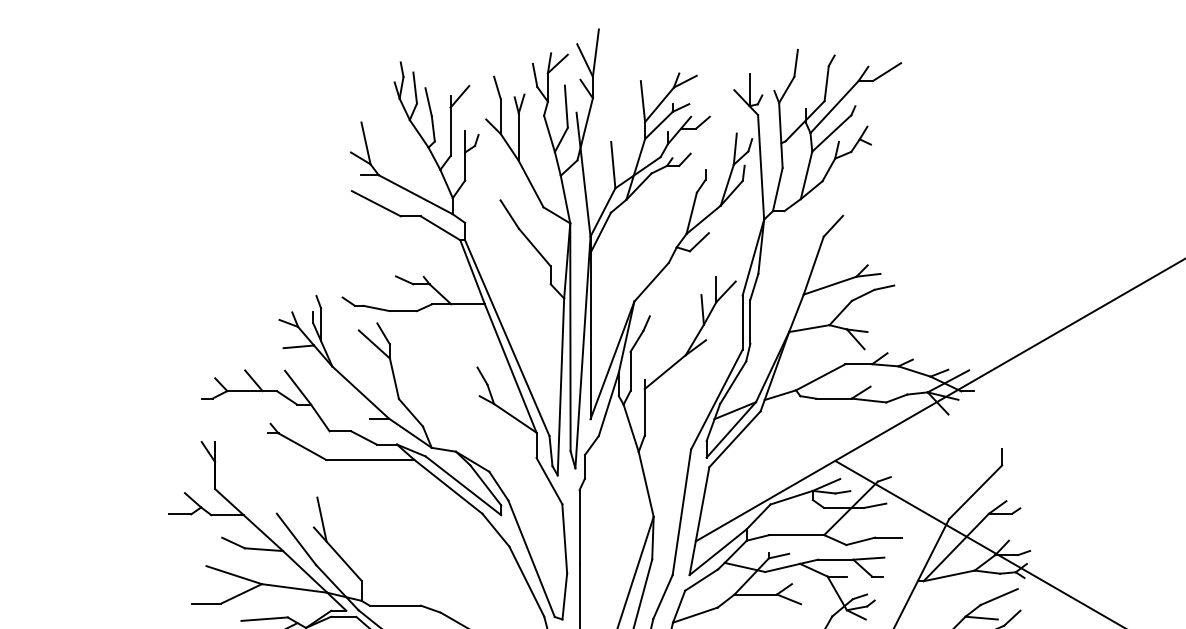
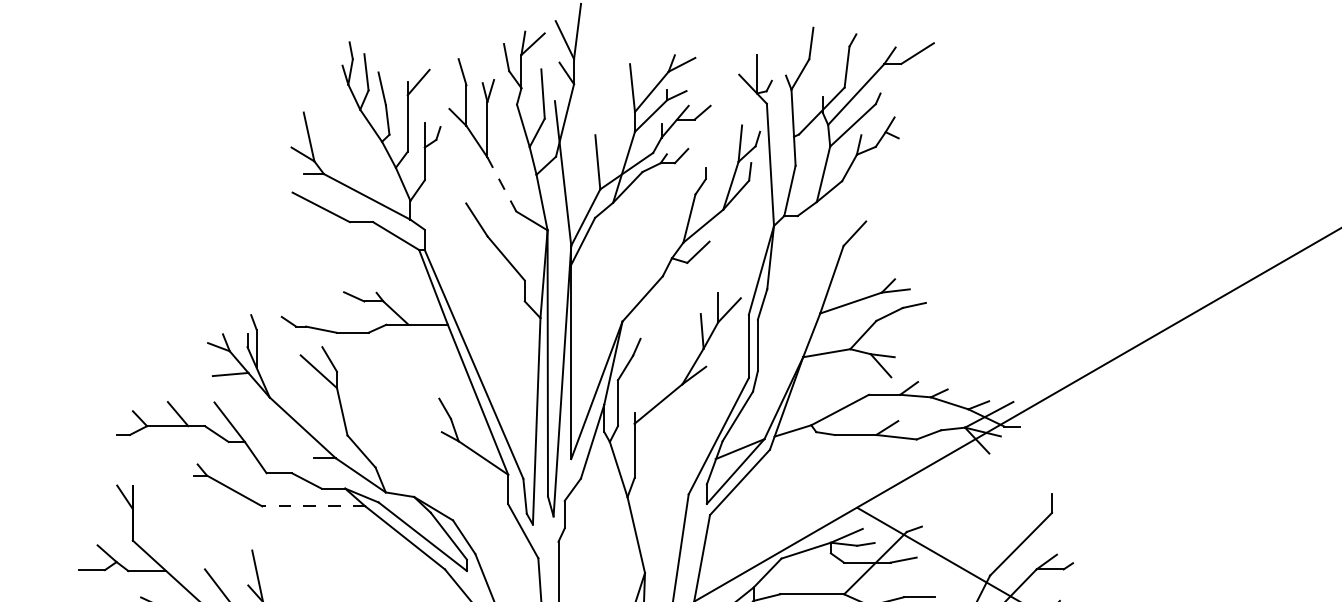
line: (530, 183) -> (501, 183), solid -> dashed
line: (369, 459) -> (313, 506), solid -> dashed

